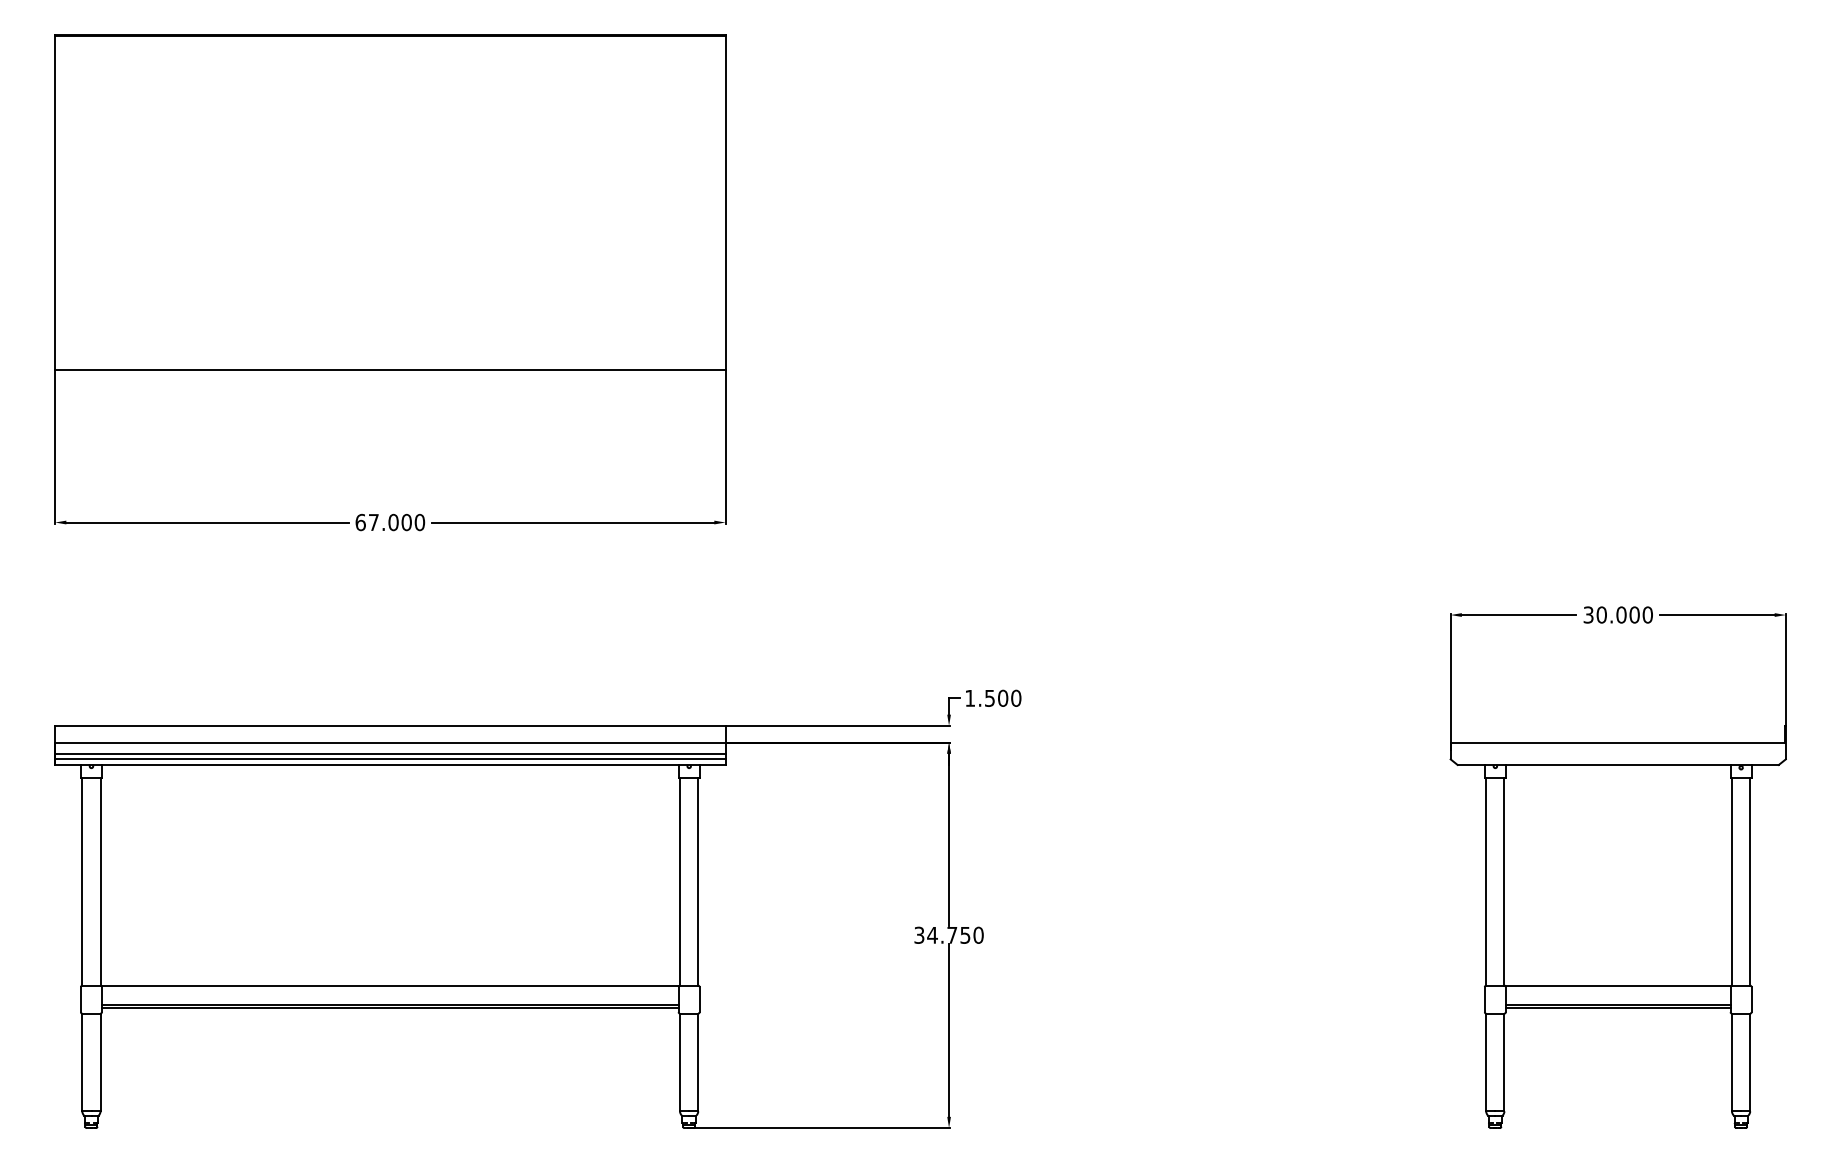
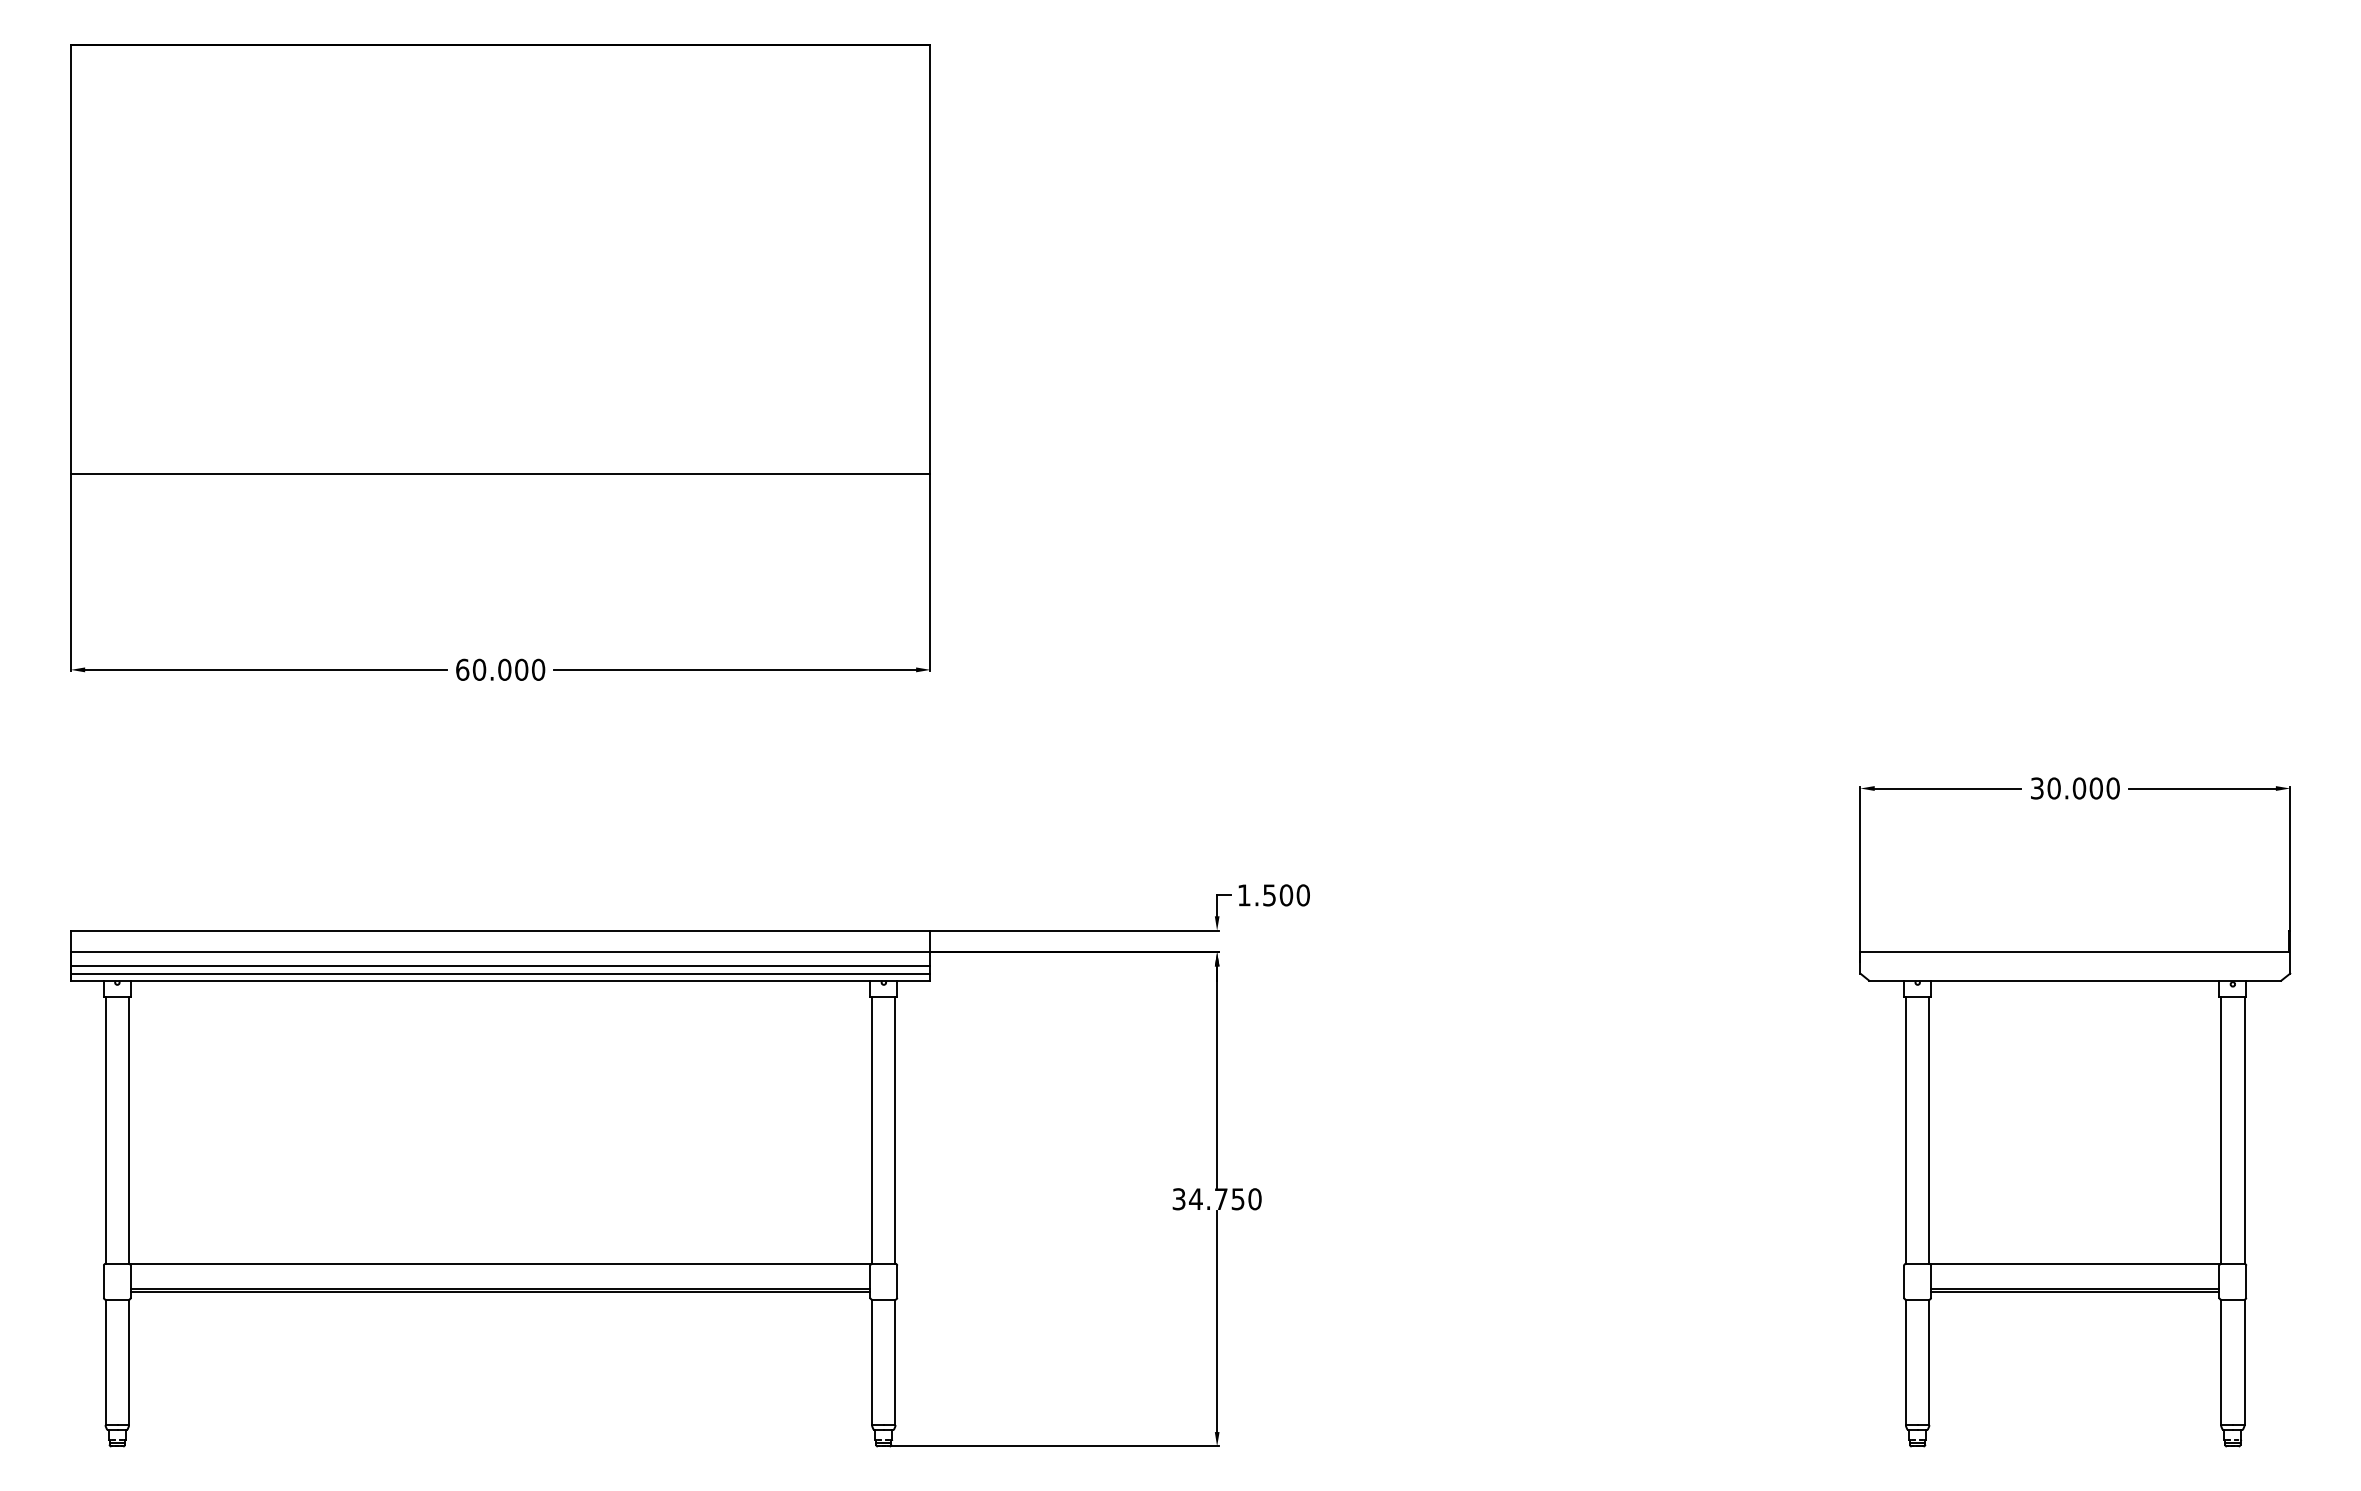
text: (373, 522) -> (479, 669), 67.000 -> 60.000

